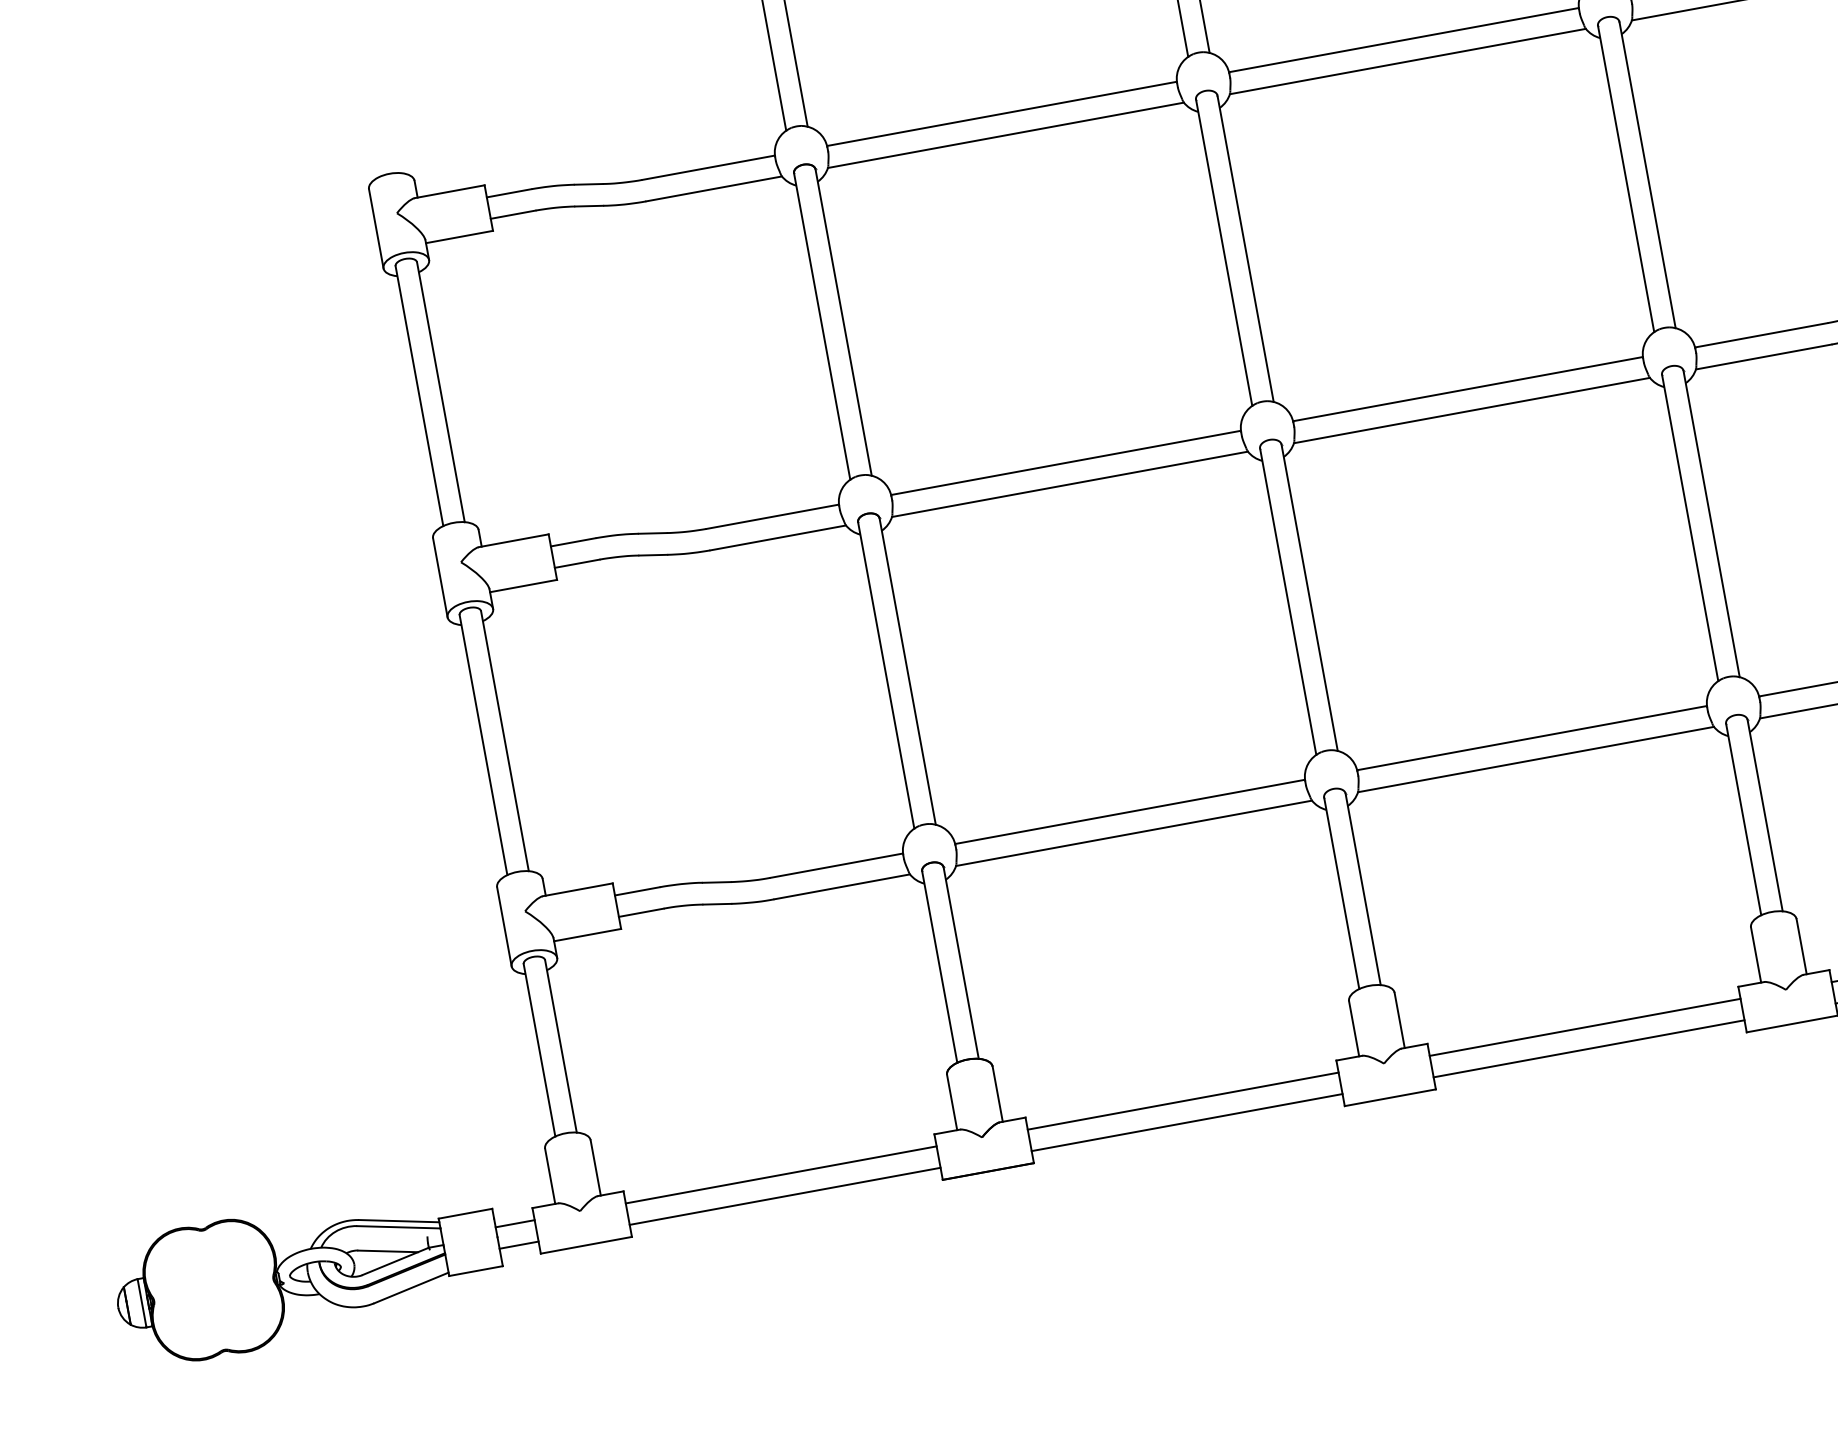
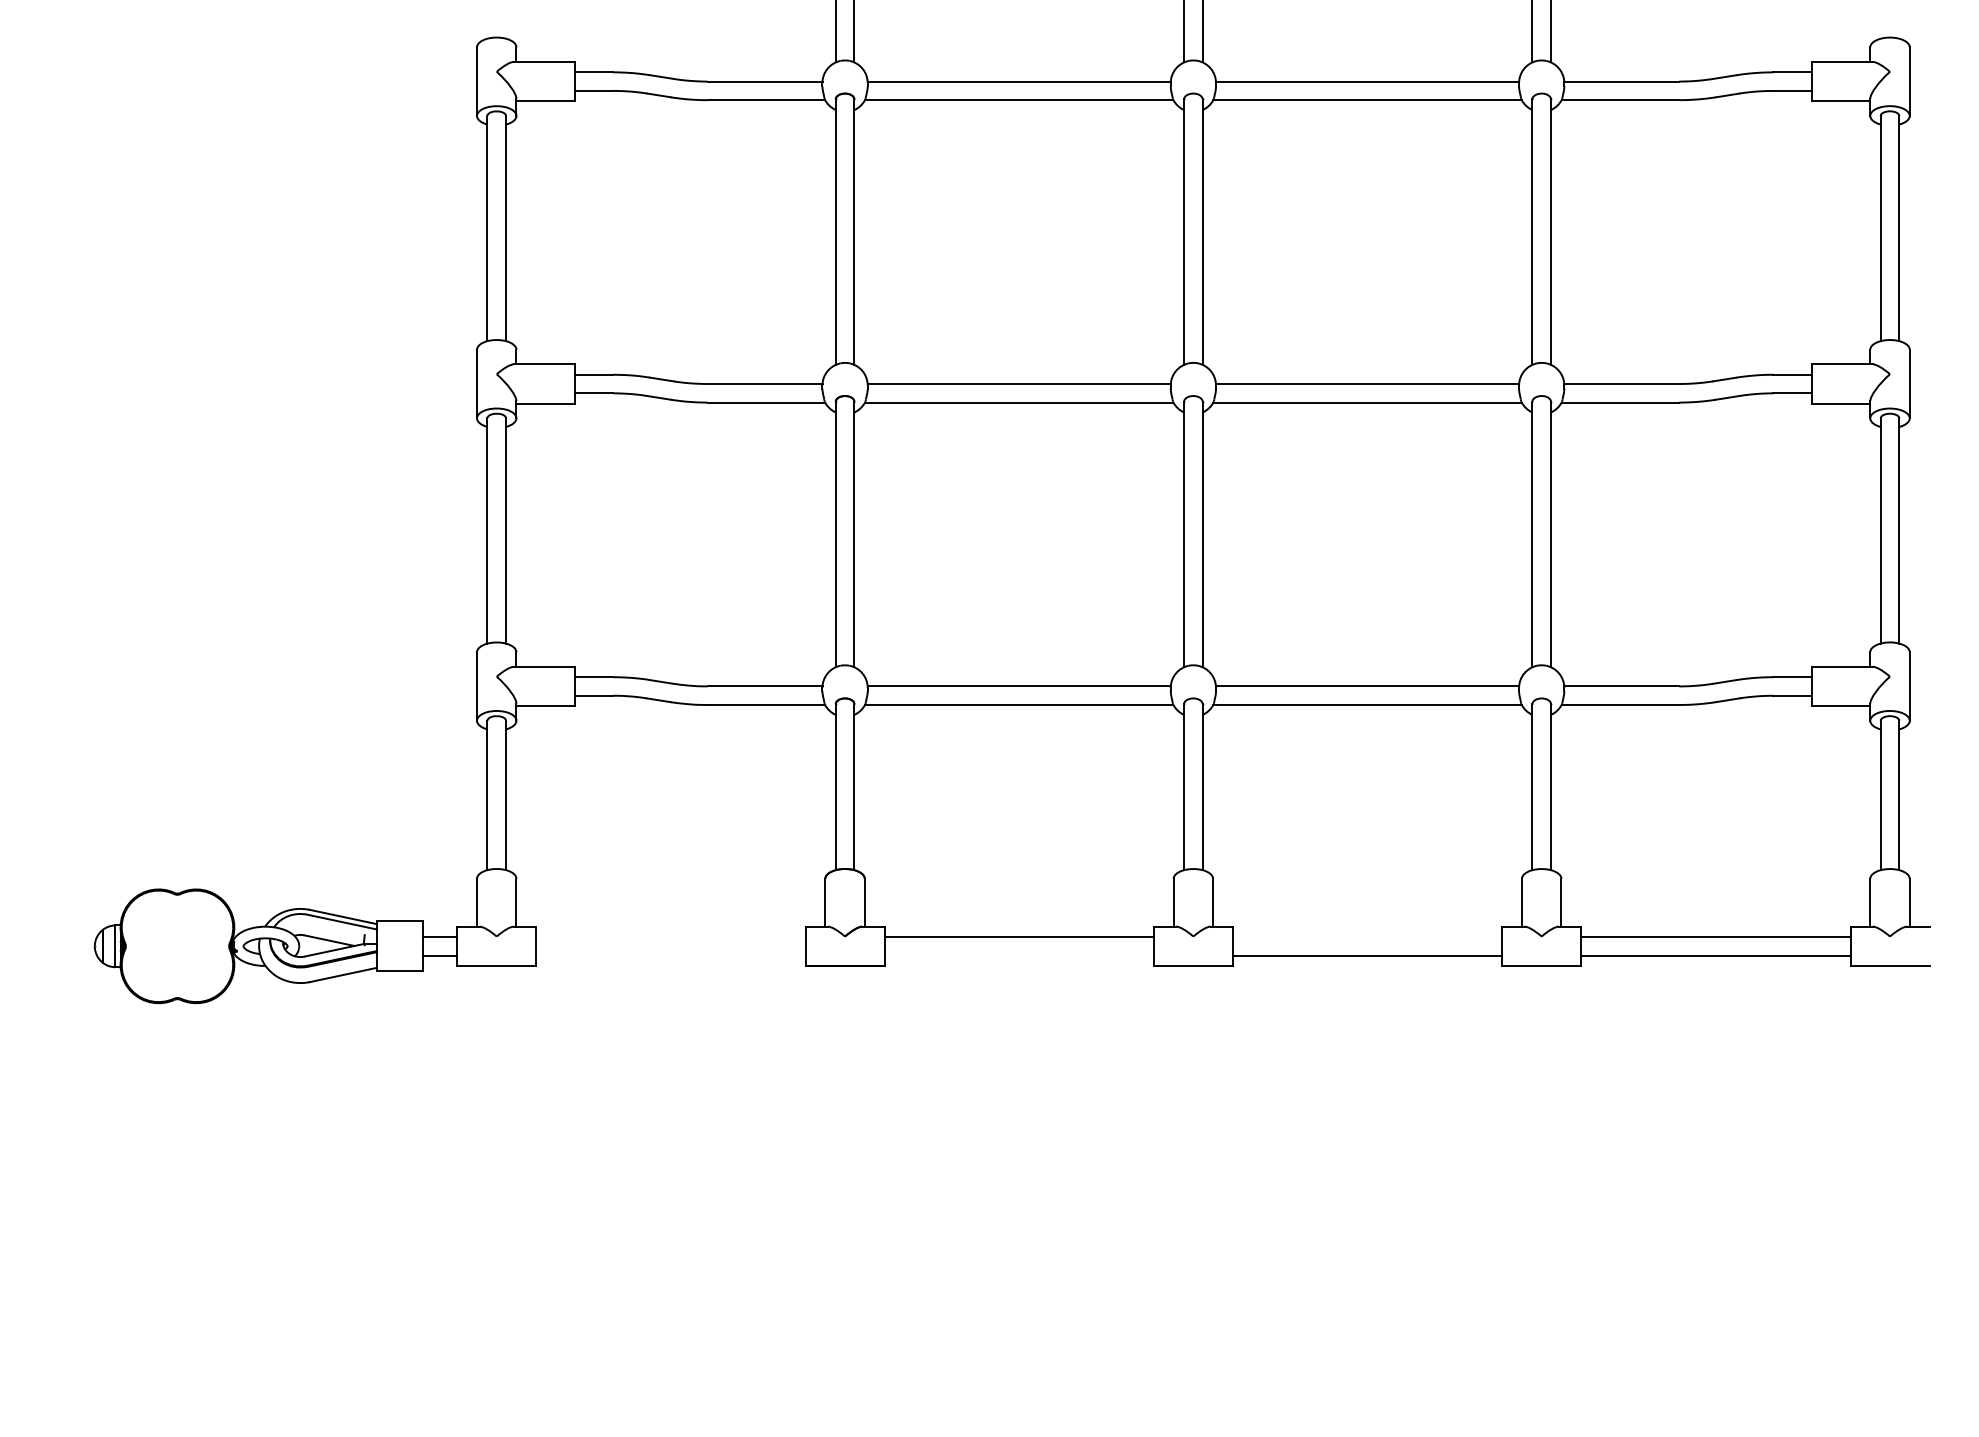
line: (1585, 1027) -> (1367, 937), removed
line: (1186, 1122) -> (1018, 955), removed
line: (780, 1175) -> (670, 937), removed
line: (784, 1196) -> (670, 955), removed

